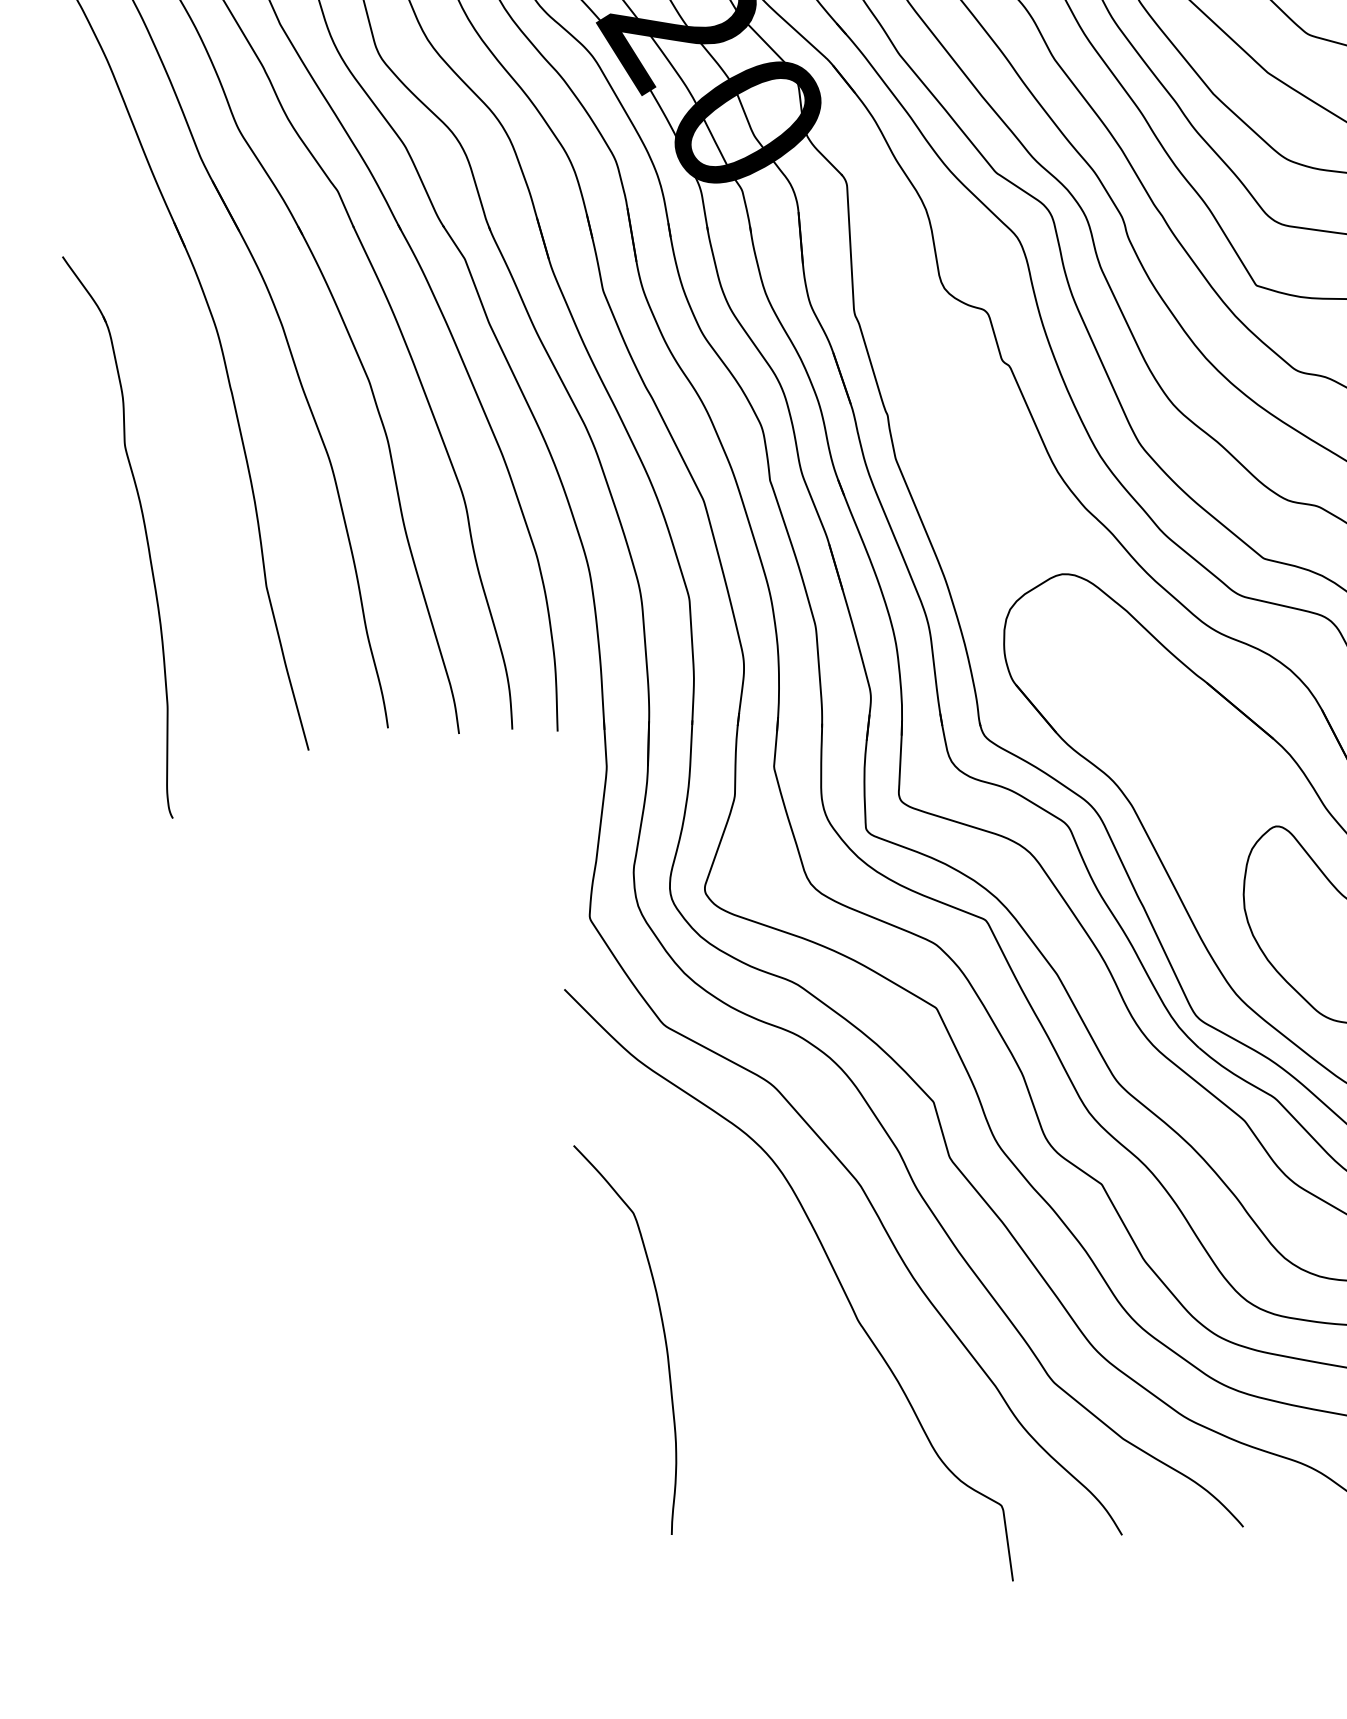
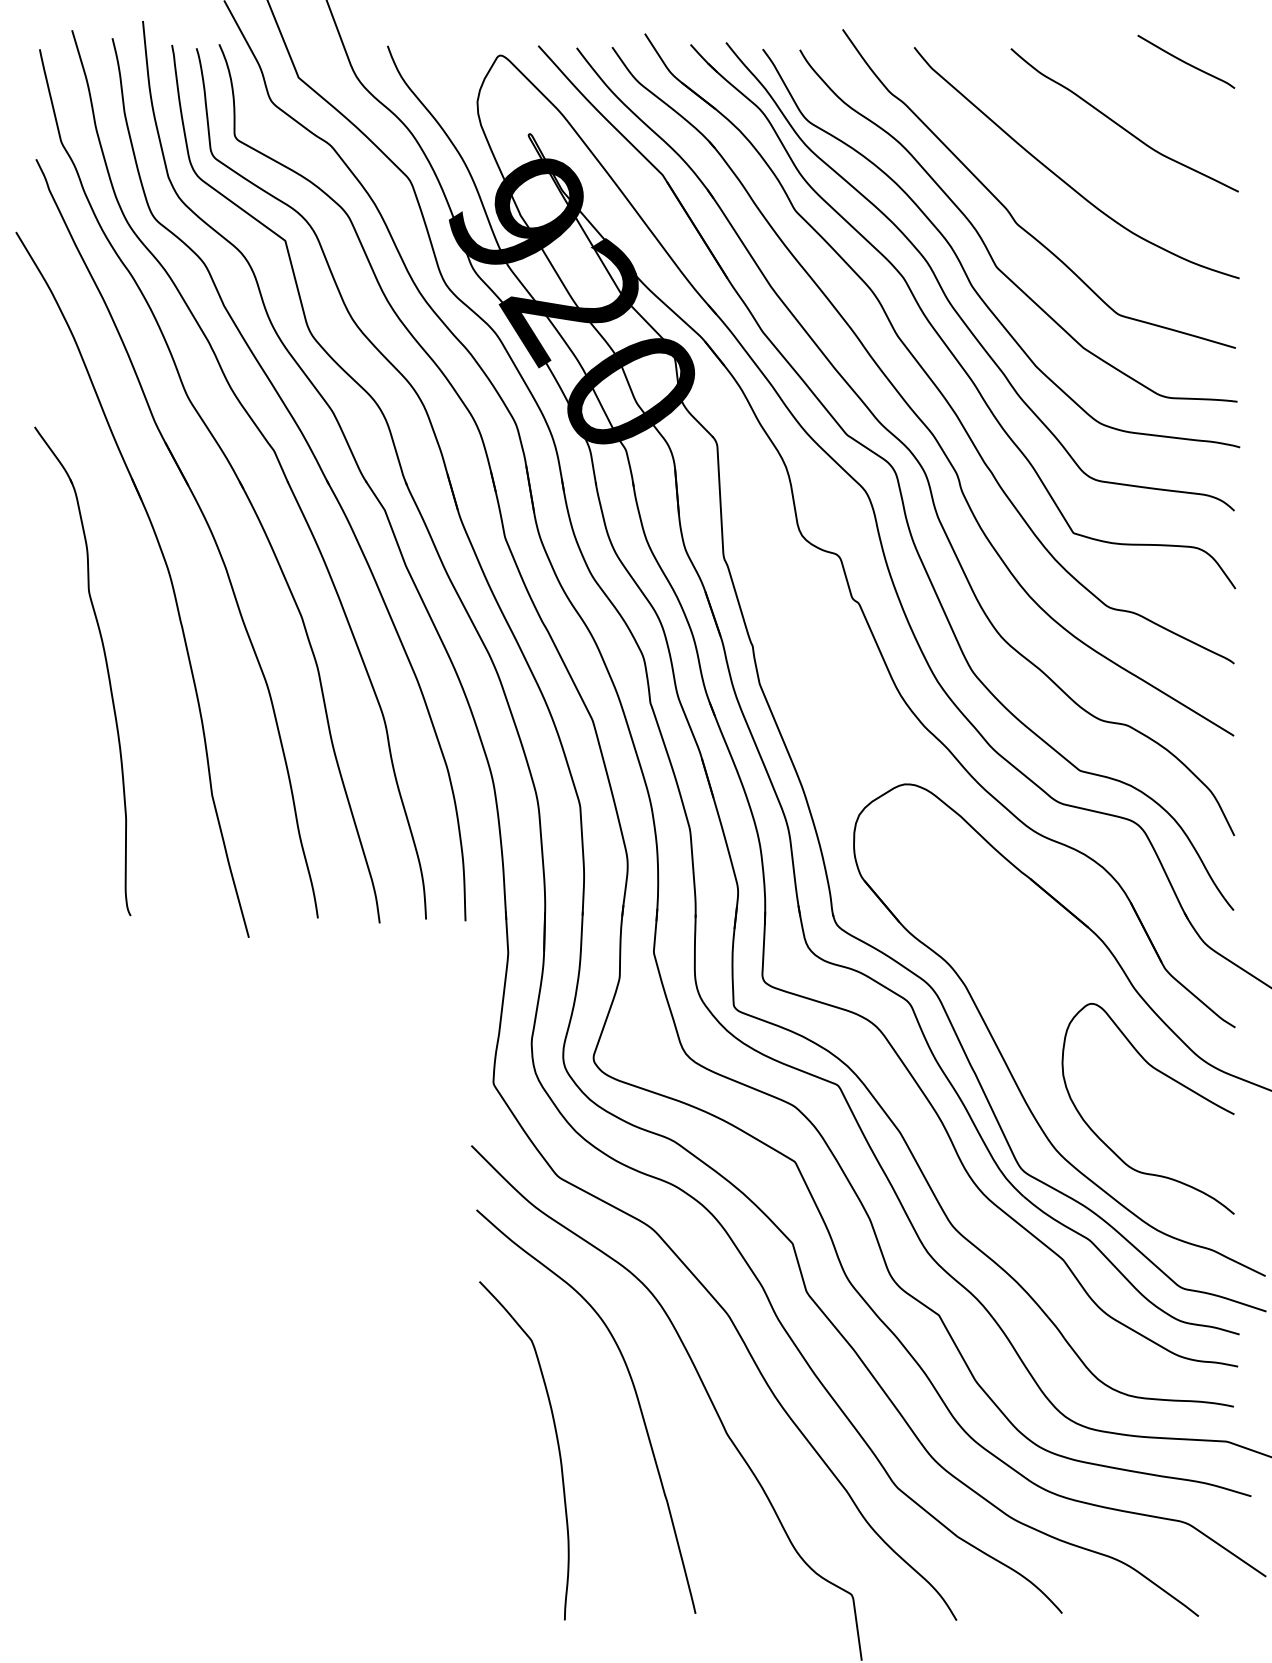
part: (145, 535) -> (106, 669), moved
curve: (752, 1276) -> (635, 1395), added

